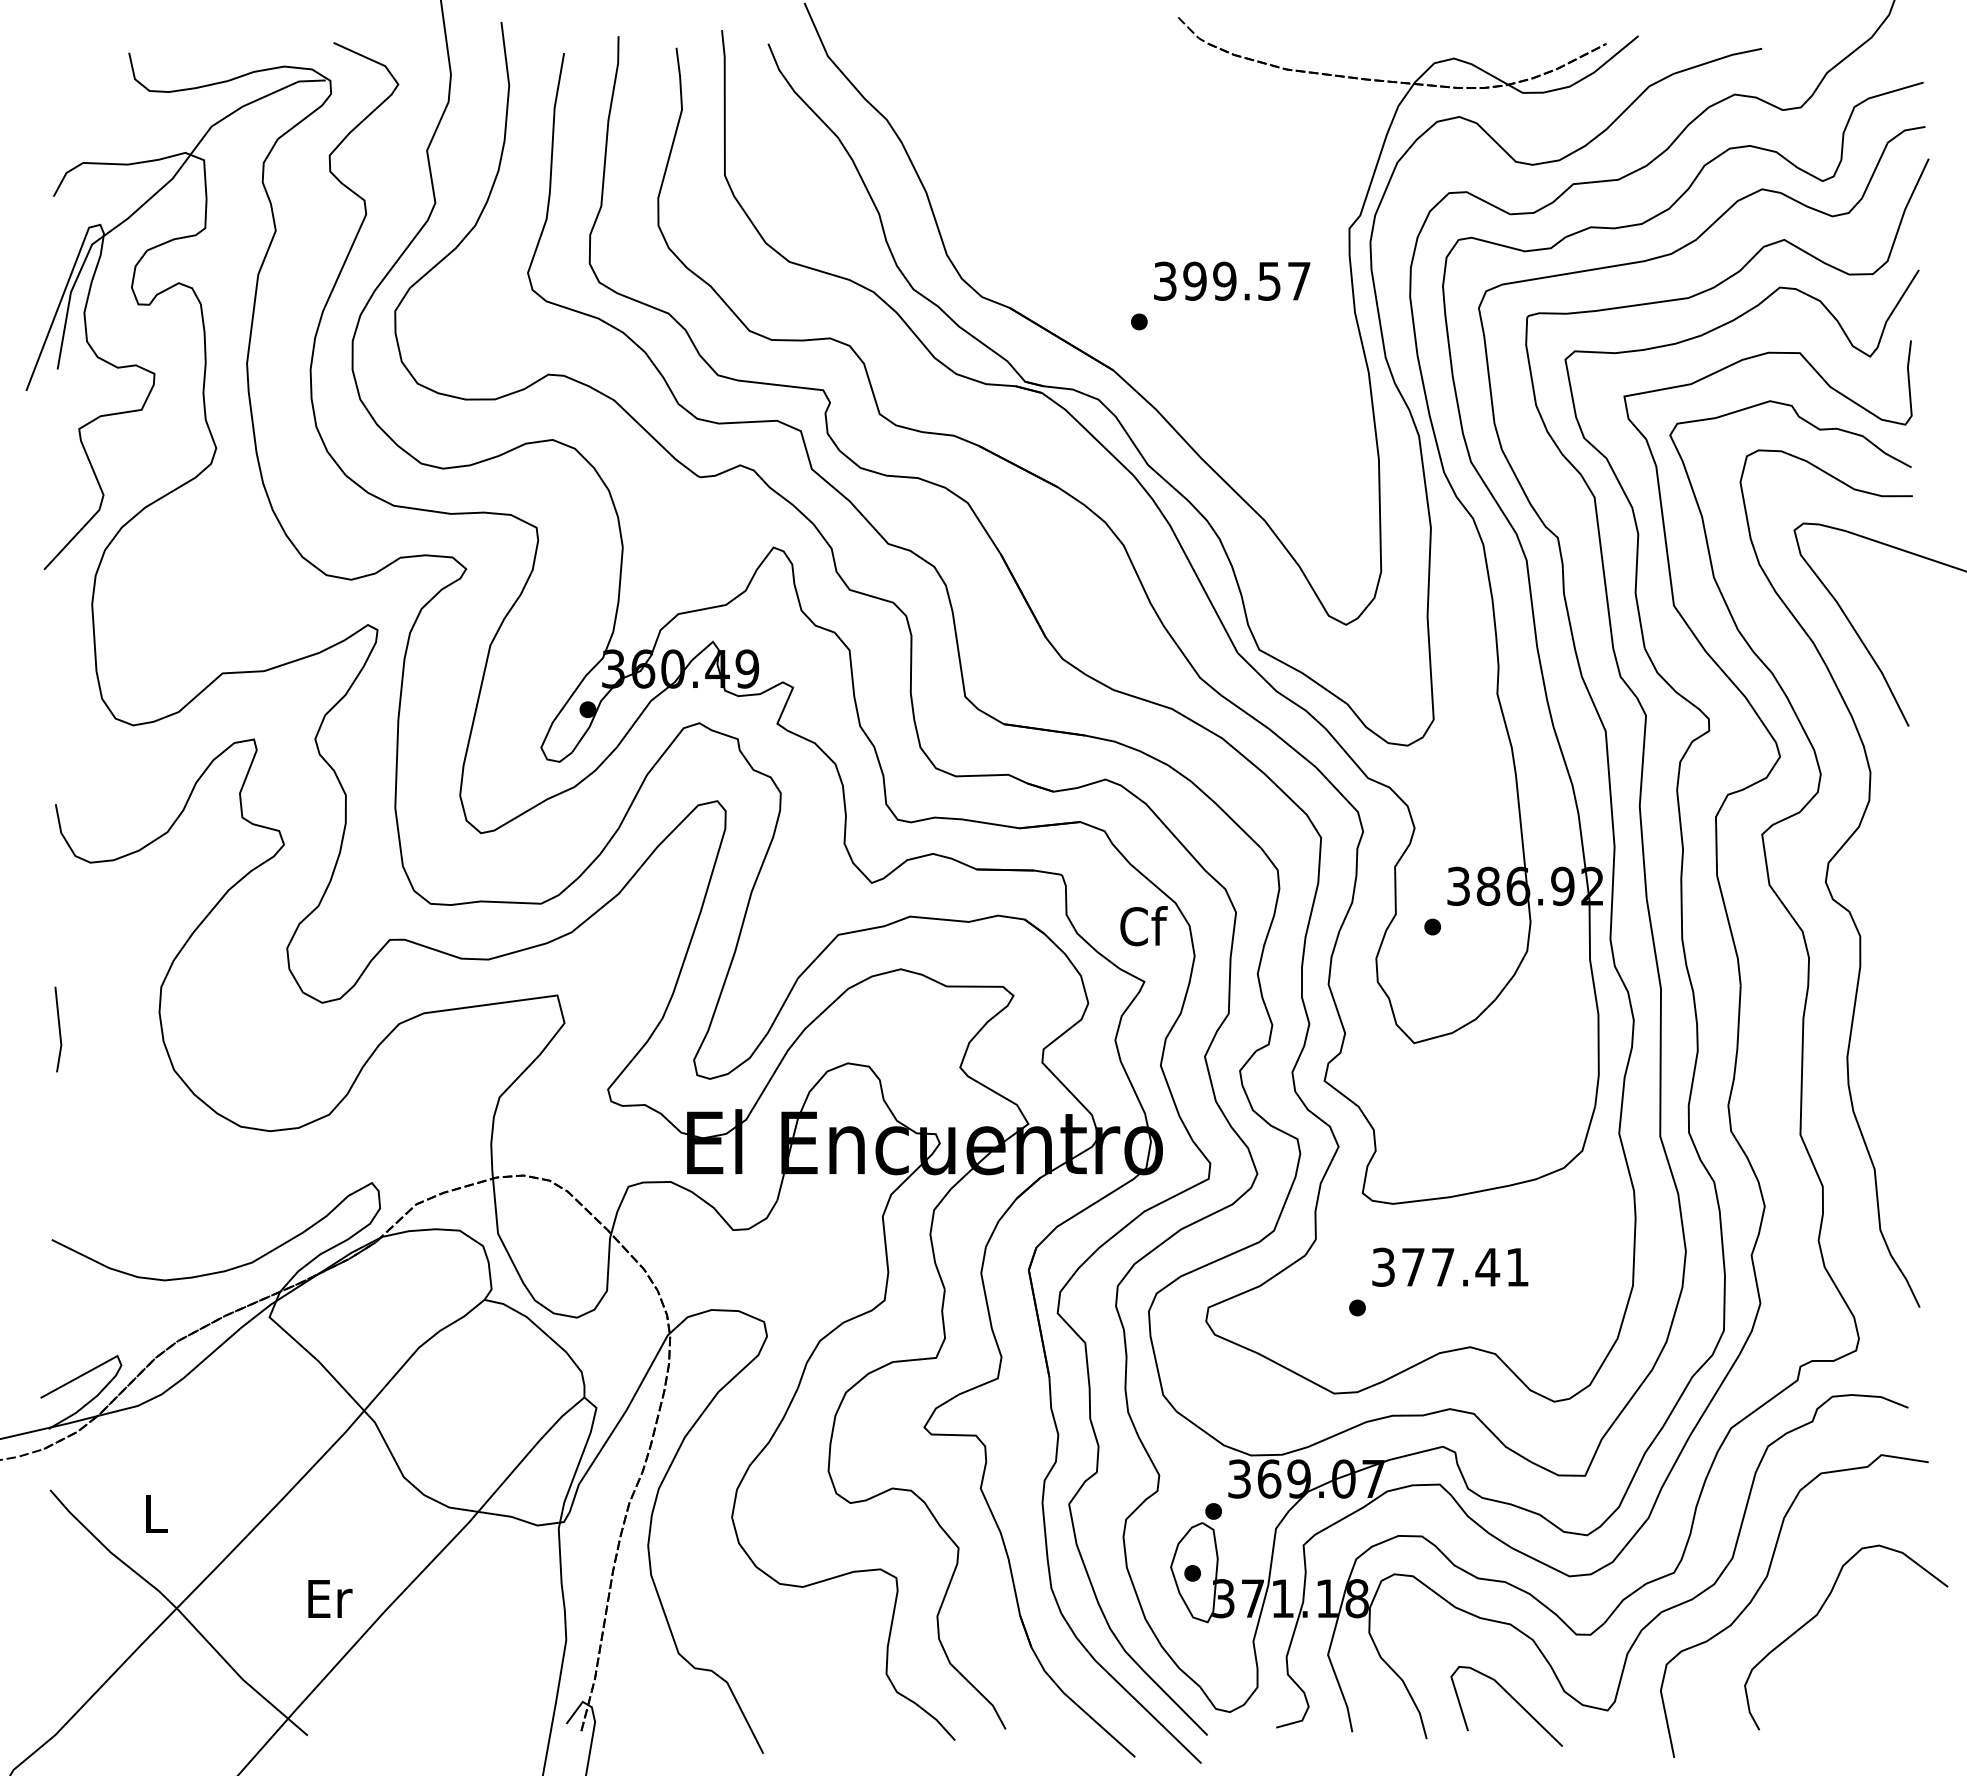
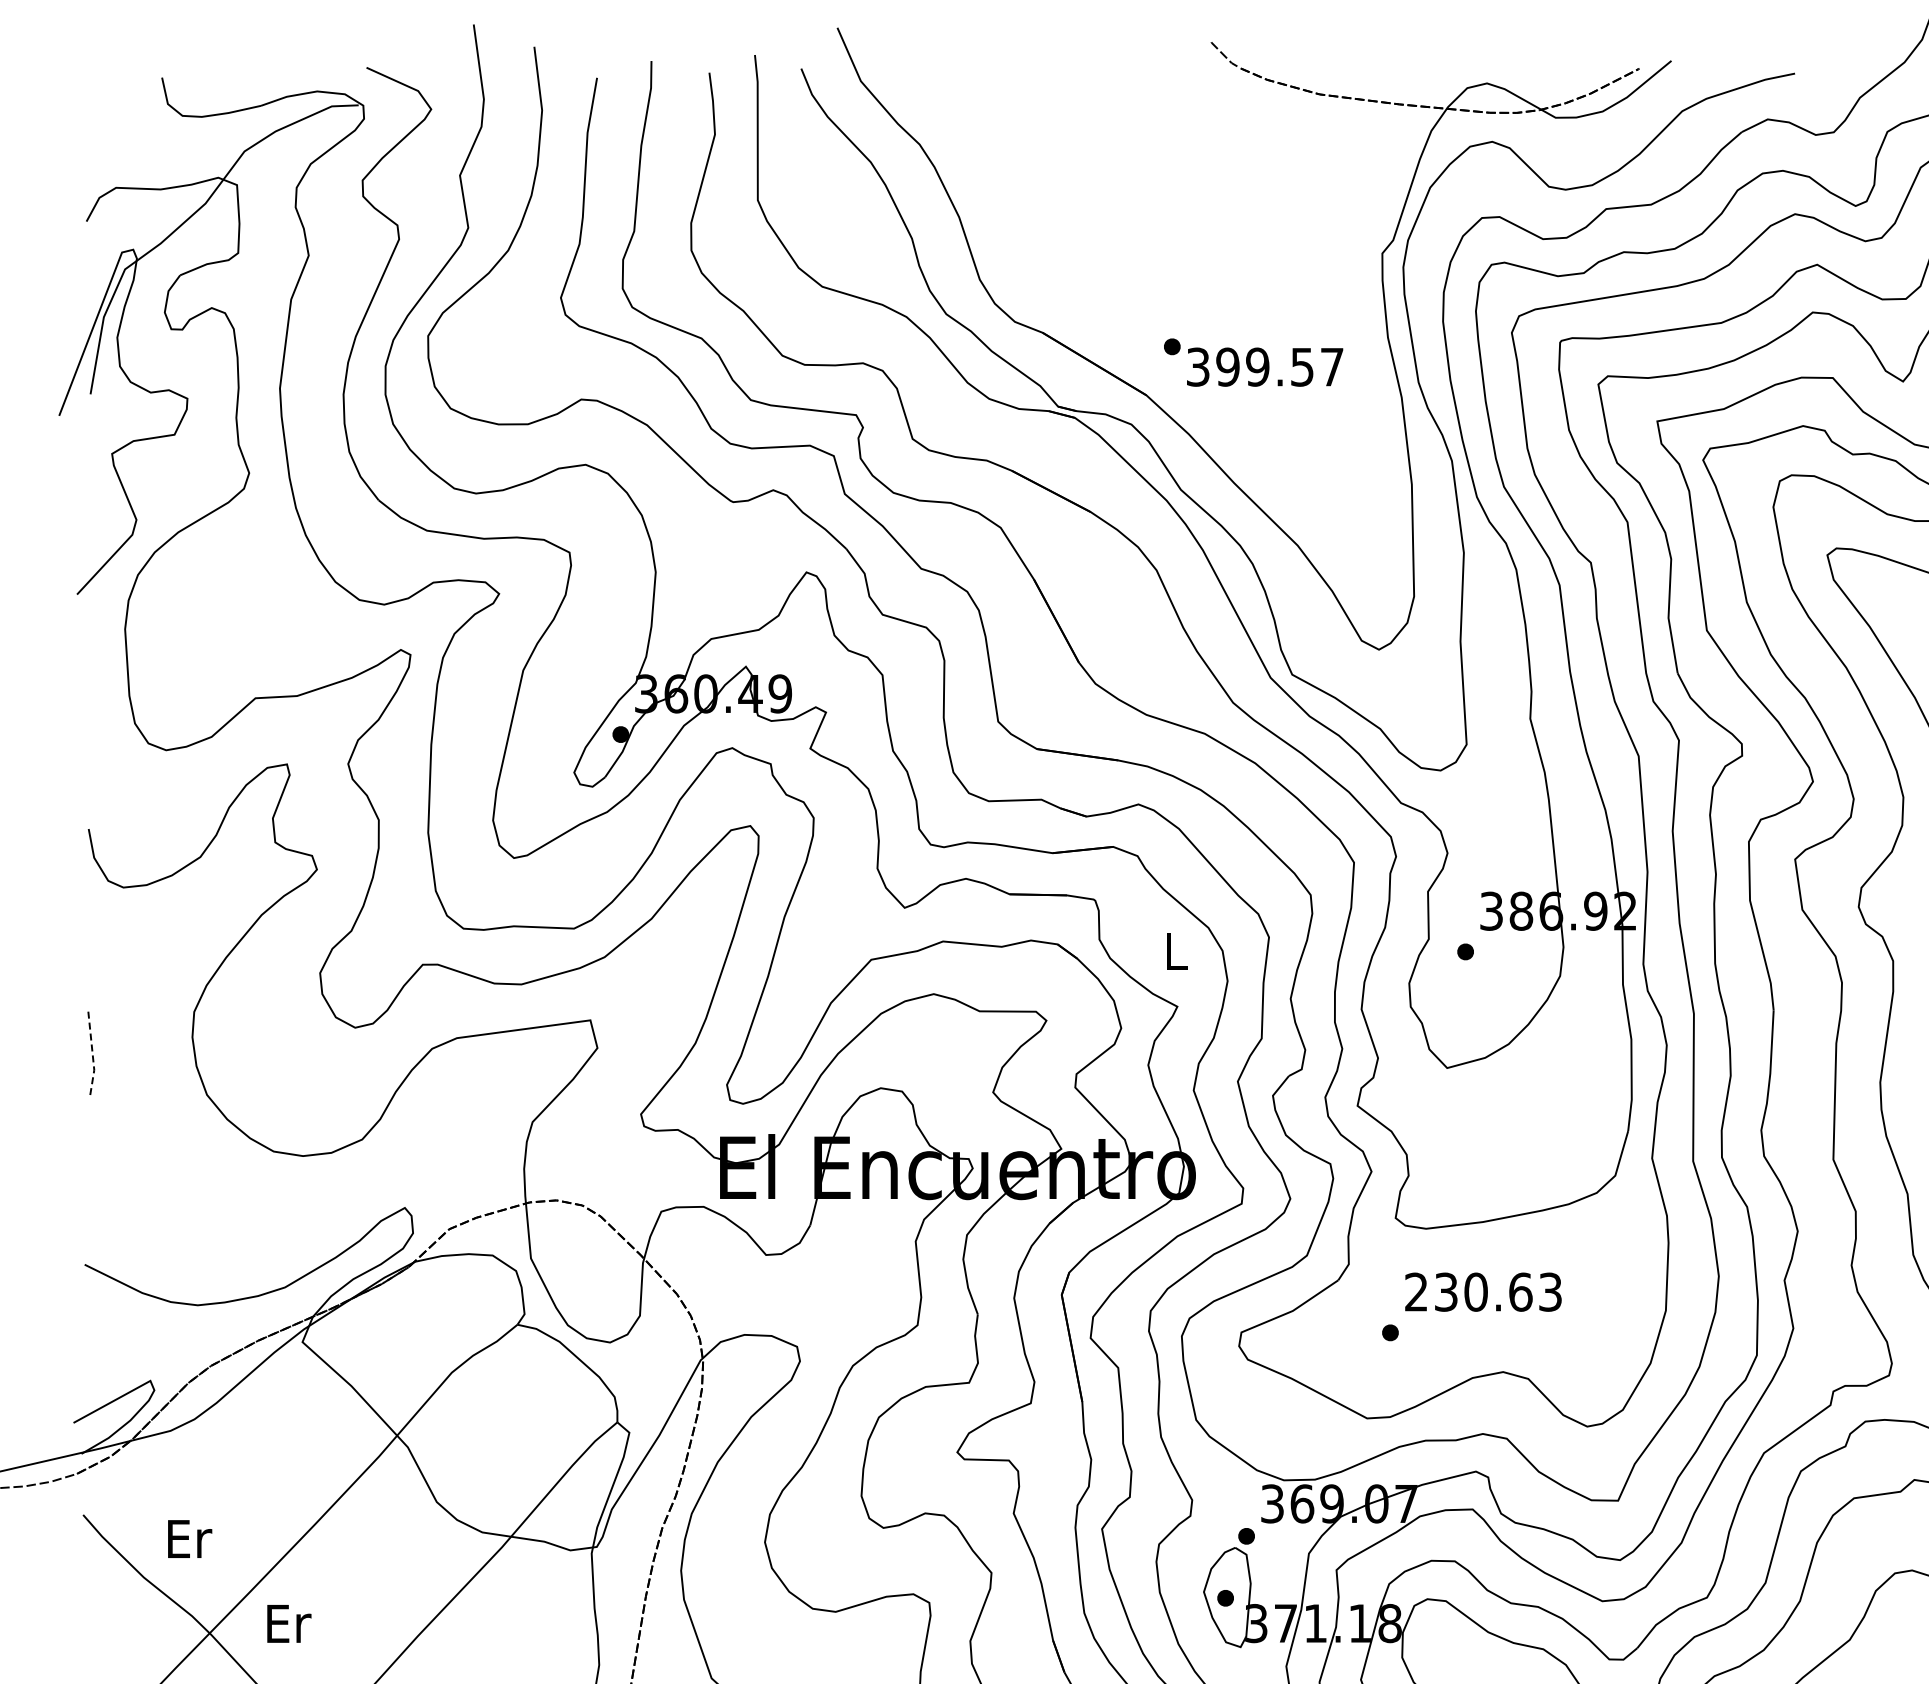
text: (1232, 280) -> (1265, 366), moved
text: (1143, 926) -> (1176, 951), Cf -> L
line: (59, 1030) -> (92, 1055), solid -> dashed
text: (1450, 1266) -> (1483, 1291), 377.41 -> 230.63
text: (157, 1514) -> (190, 1539), L -> Er
text: (330, 1598) -> (289, 1623), moved

